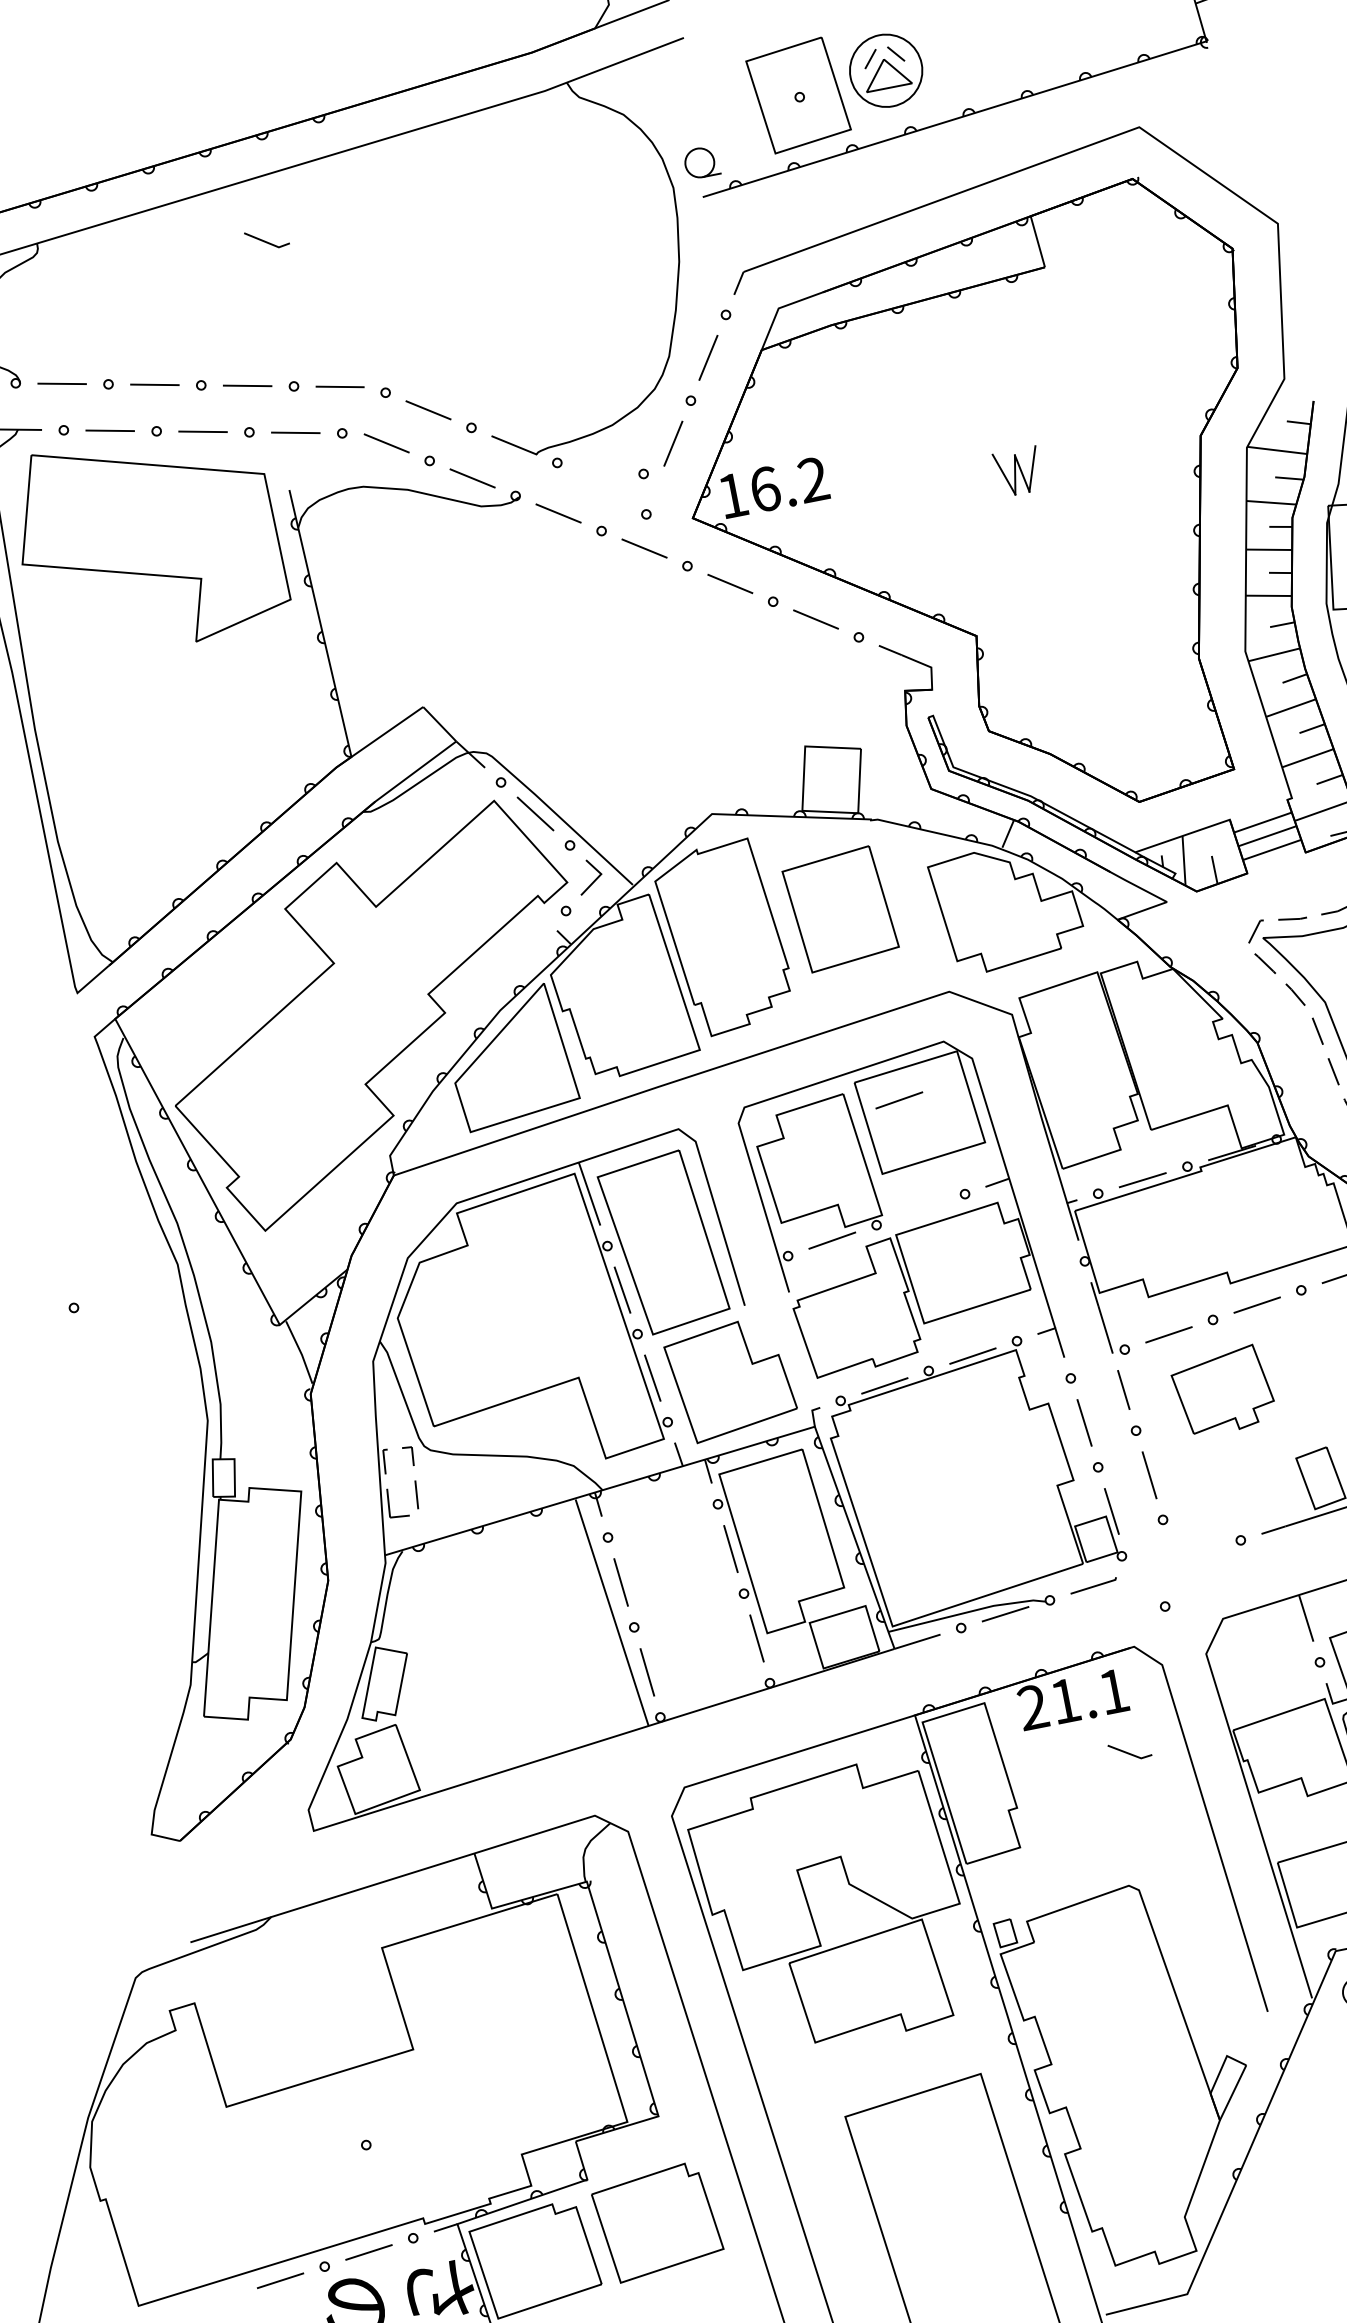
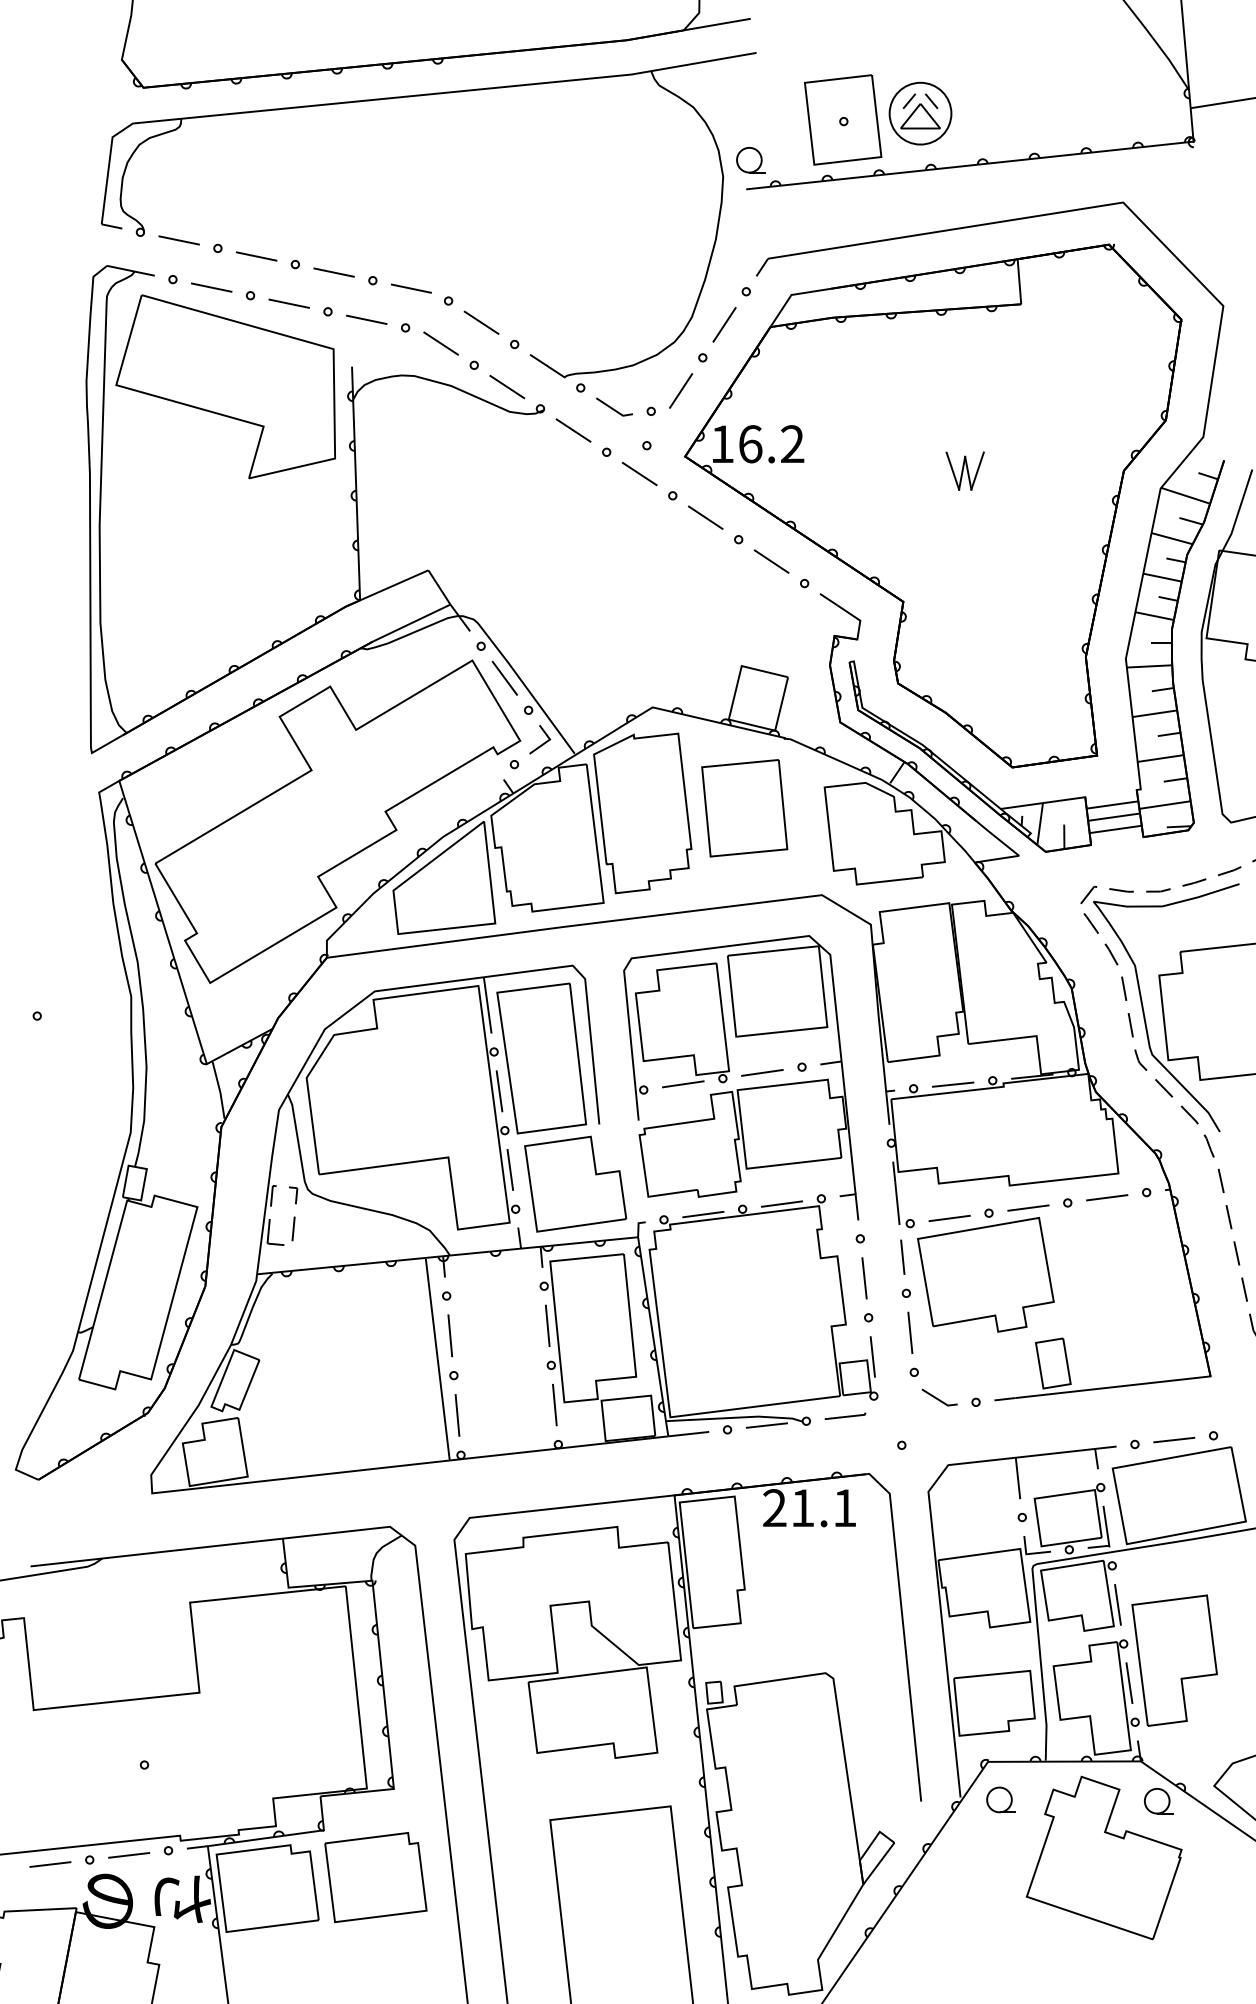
line: (264, 240) -> (612, 407), moved
line: (899, 1099) -> (762, 1072), moved
part: (1222, 1391) -> (985, 1274), size x1.67
line: (1128, 1752) -> (938, 1398), moved

